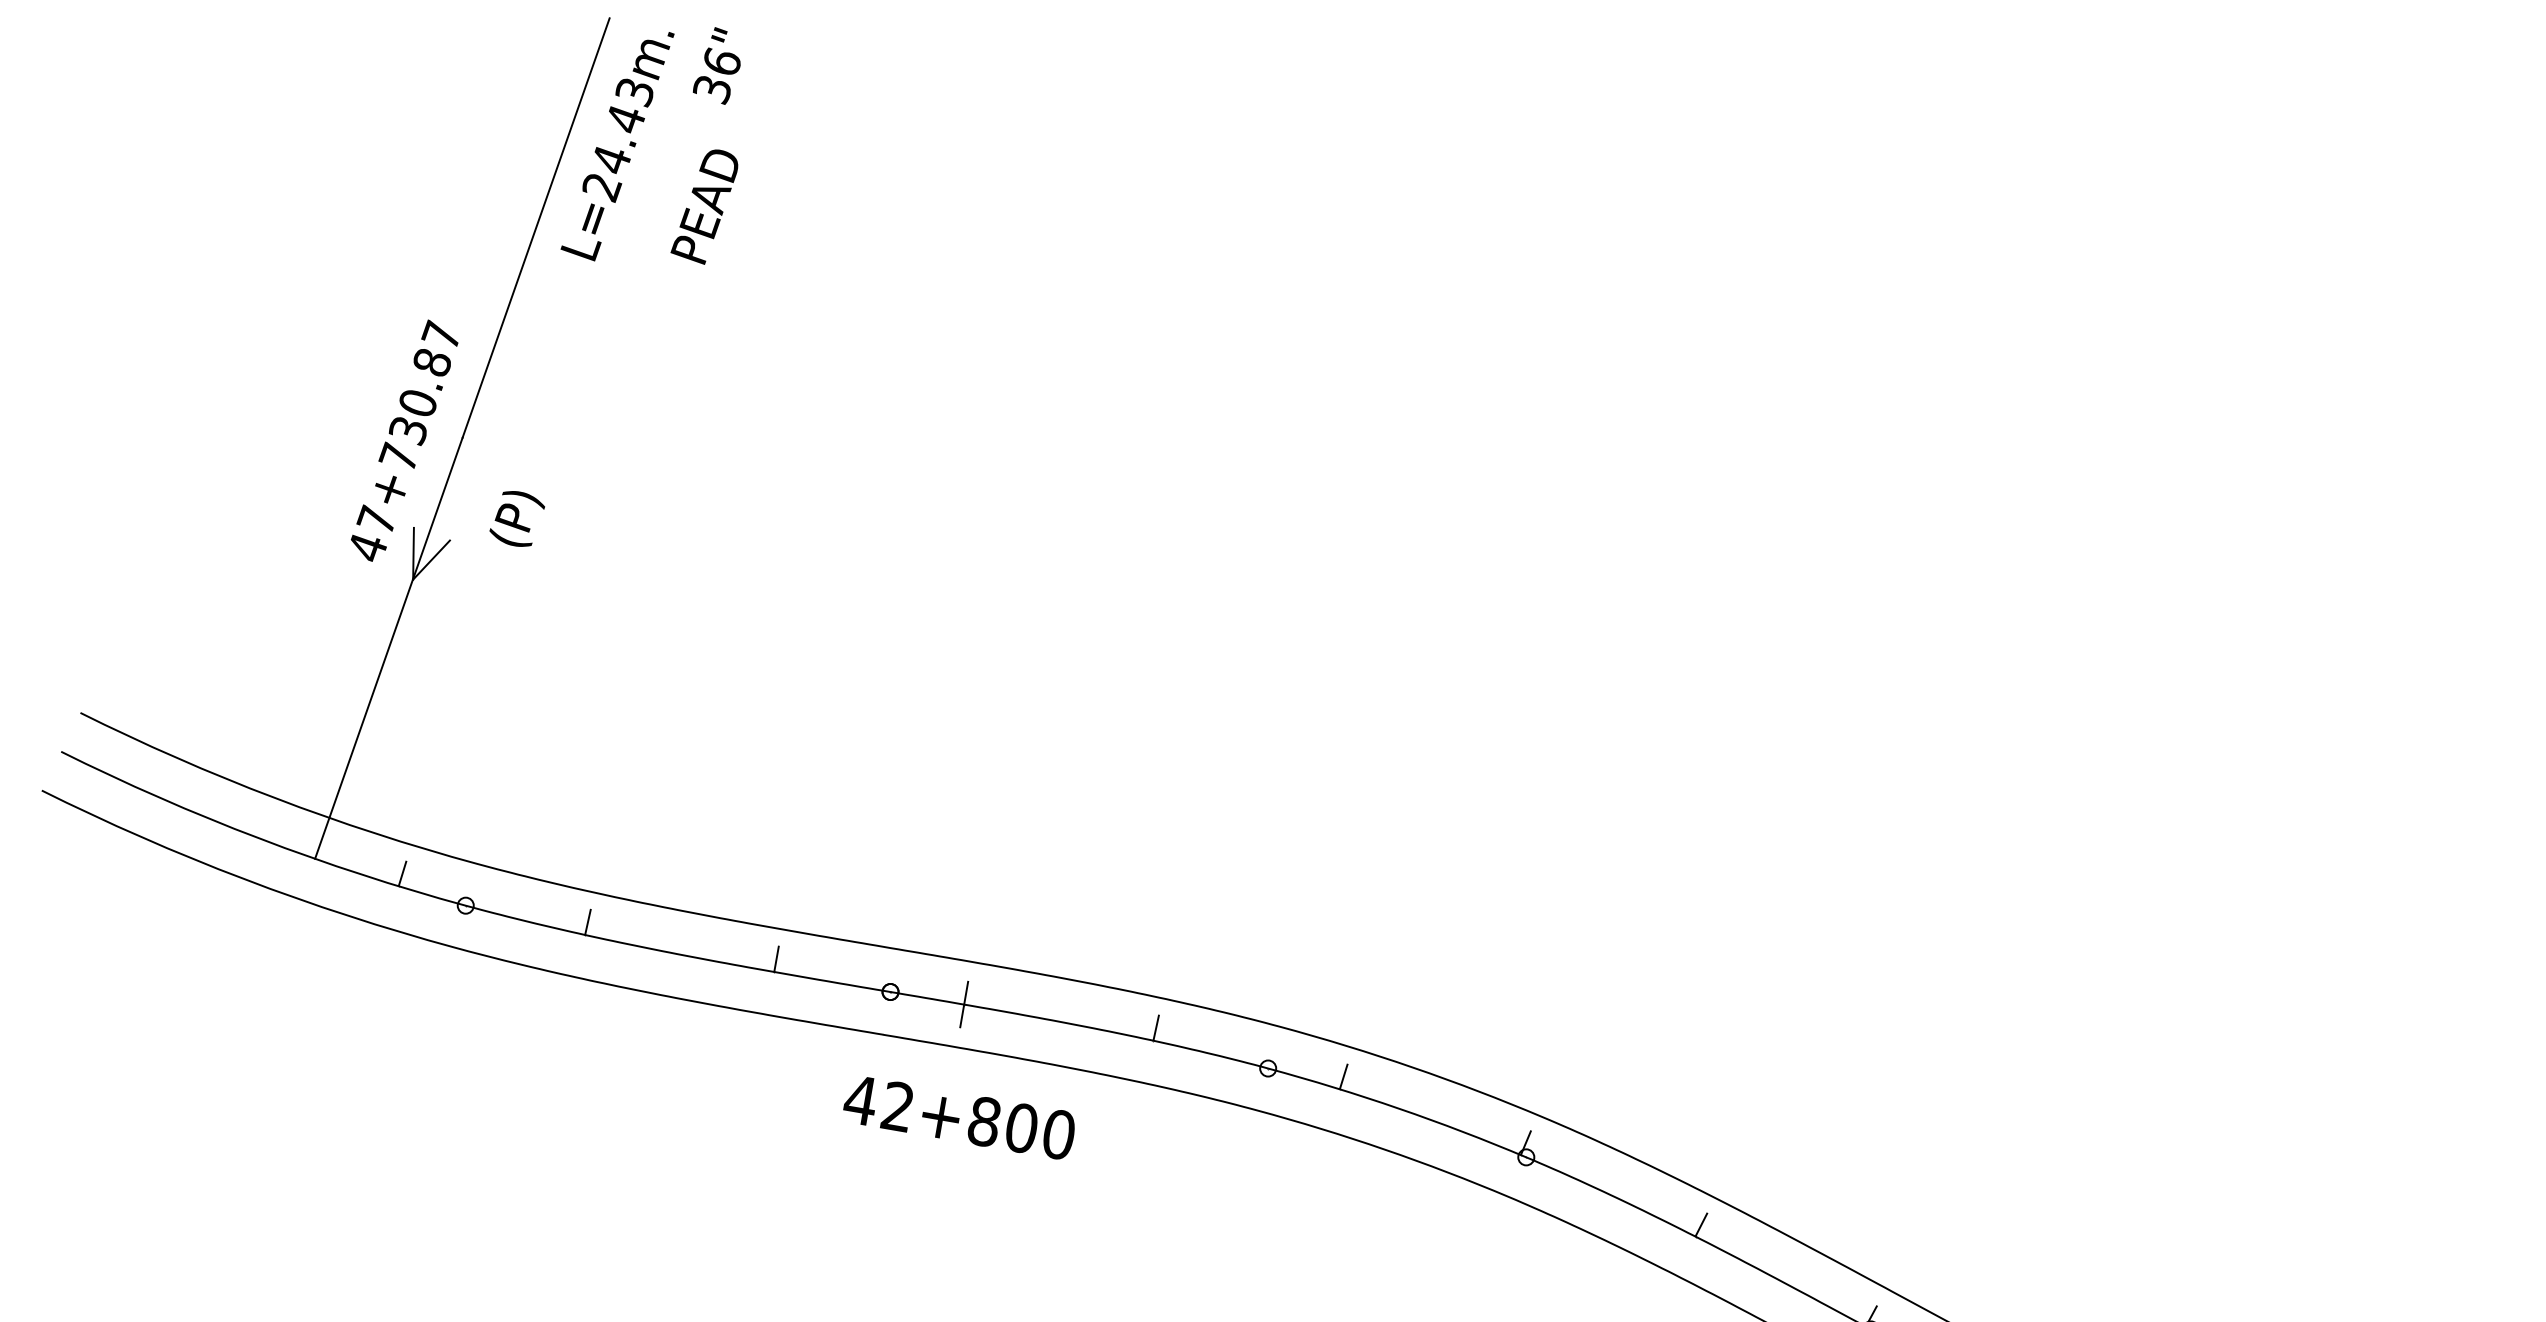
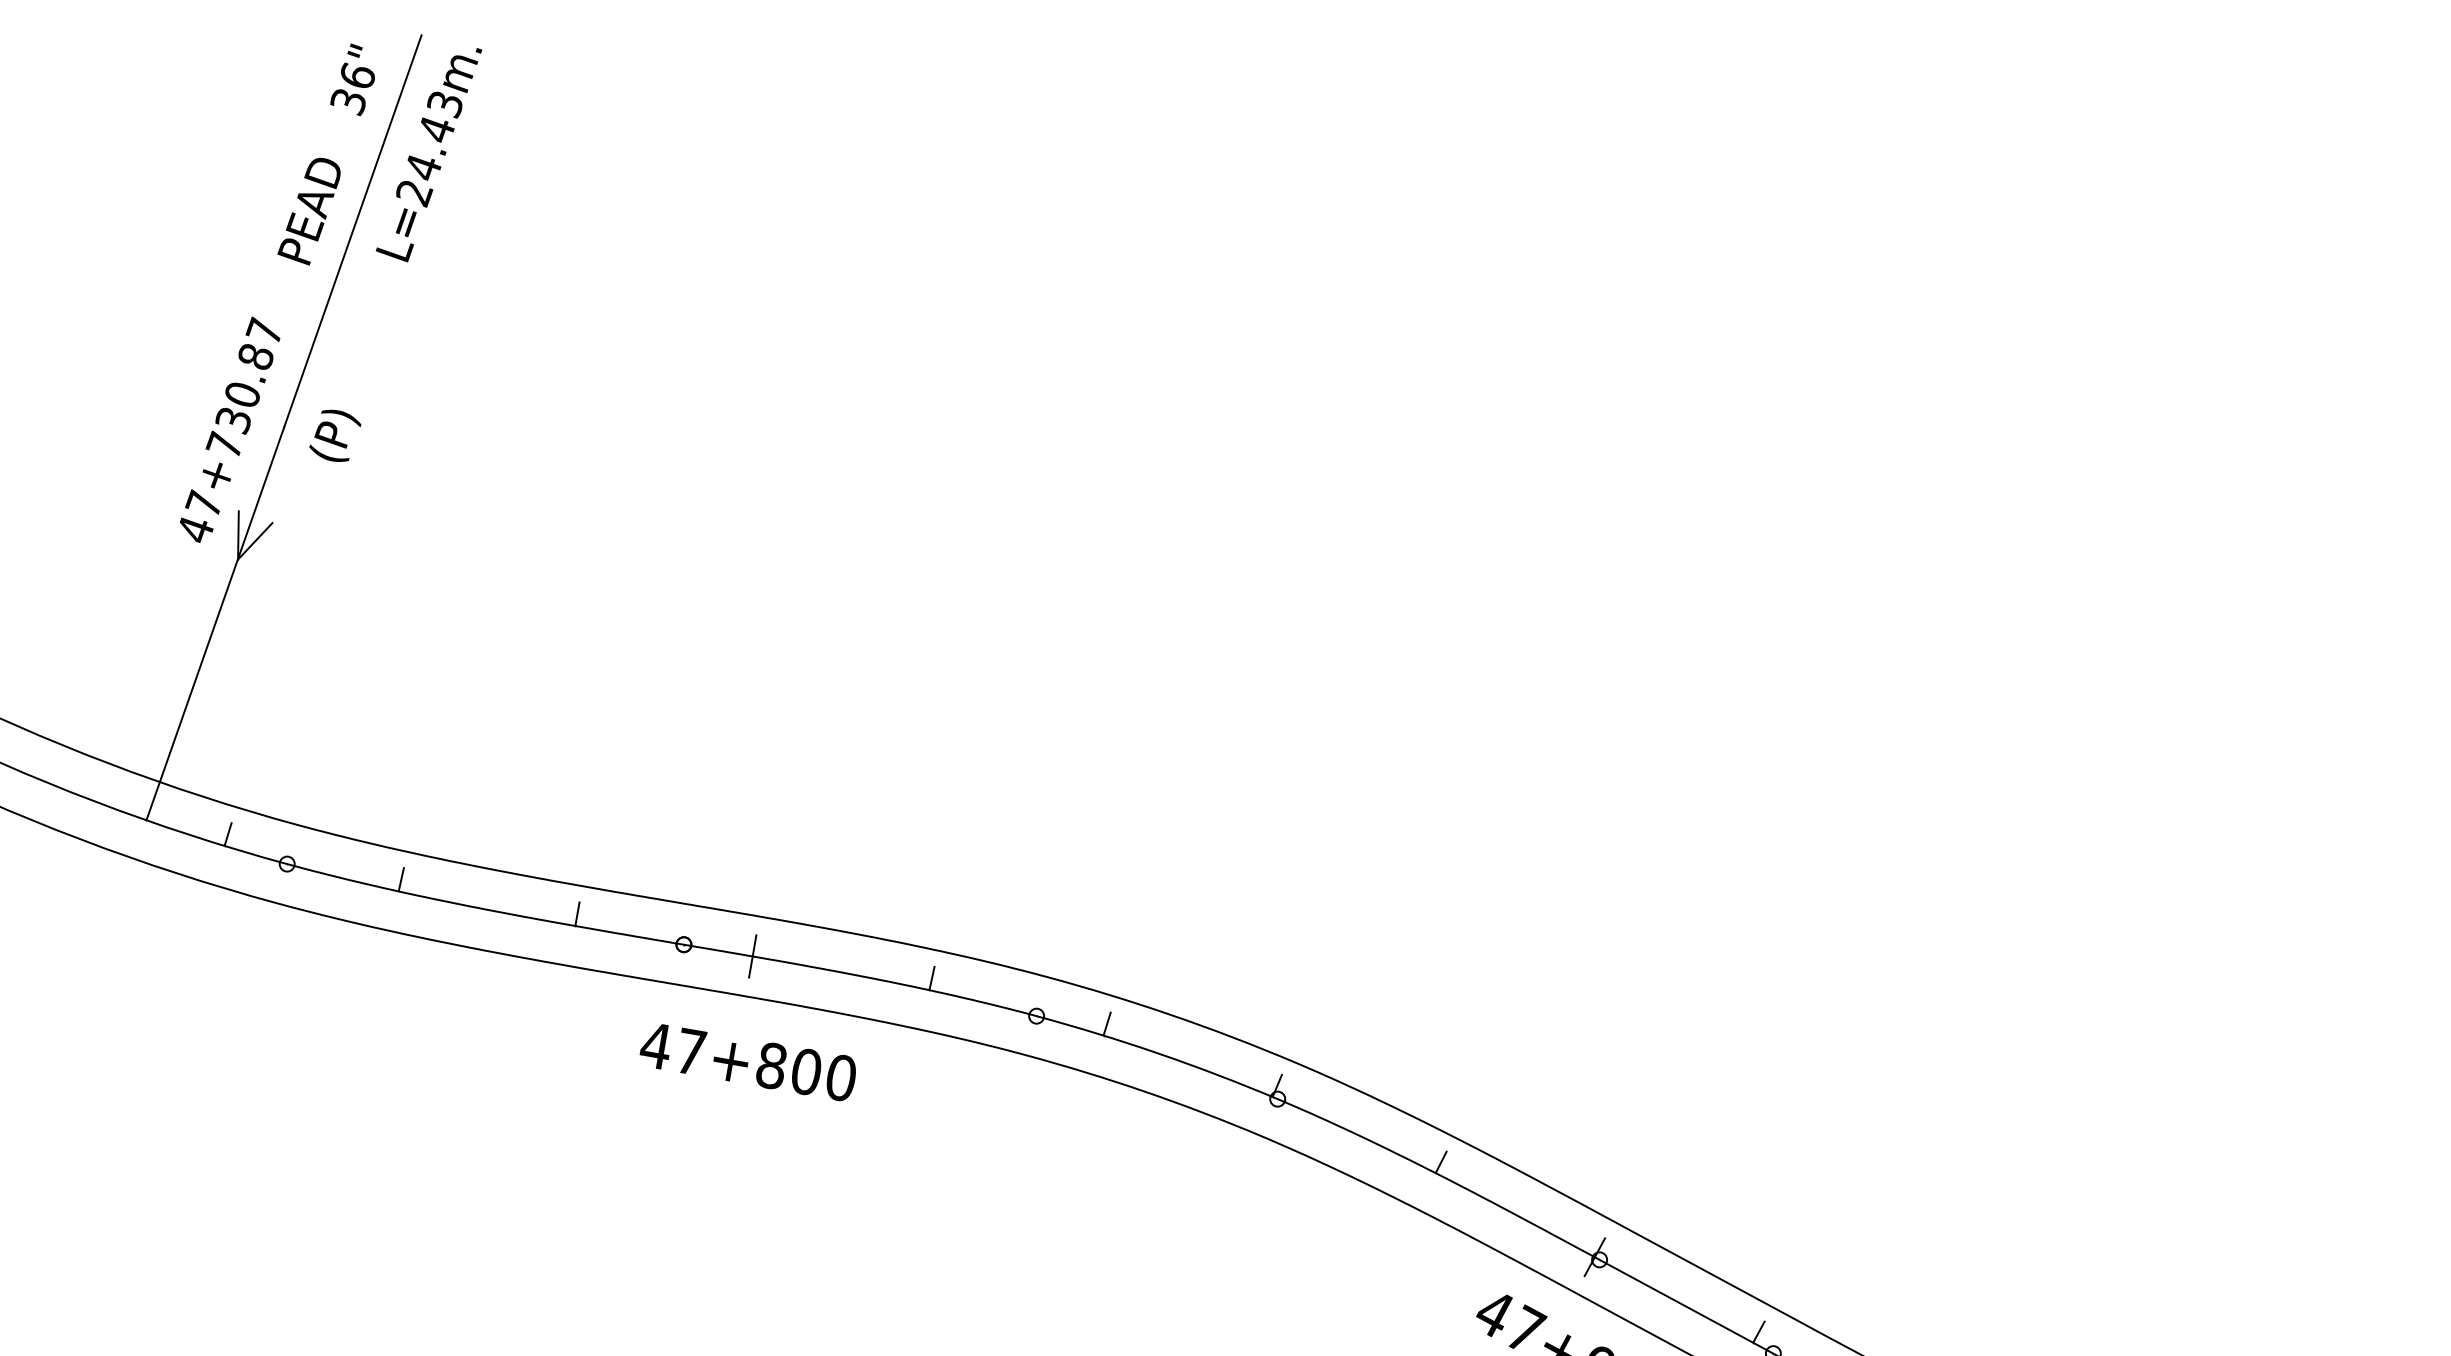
text: (716, 65) -> (352, 79), moved
text: (703, 206) -> (308, 211), moved
text: (517, 518) -> (335, 435), moved
text: (897, 1106) -> (690, 1051), 42+800 -> 47+800

